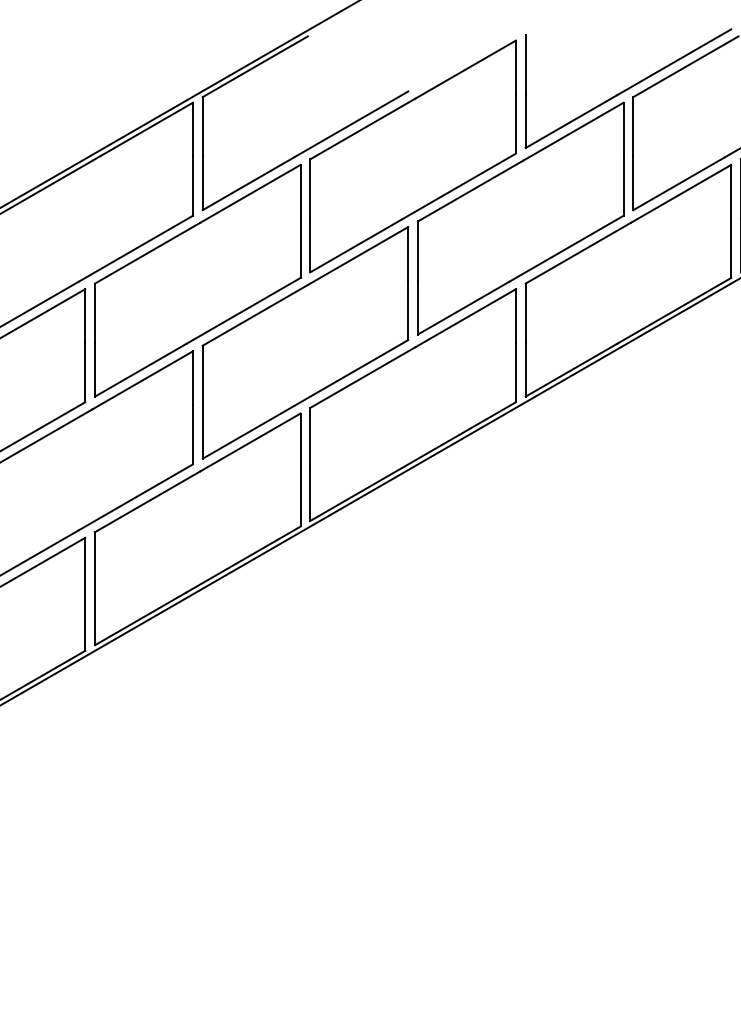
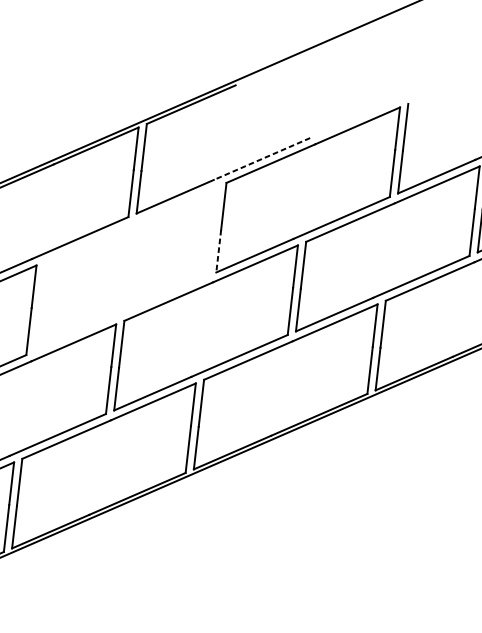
line: (351, 124) -> (262, 159), solid -> dashed
line: (310, 245) -> (218, 251), solid -> dashed
part: (197, 280) -> (126, 268), removed

